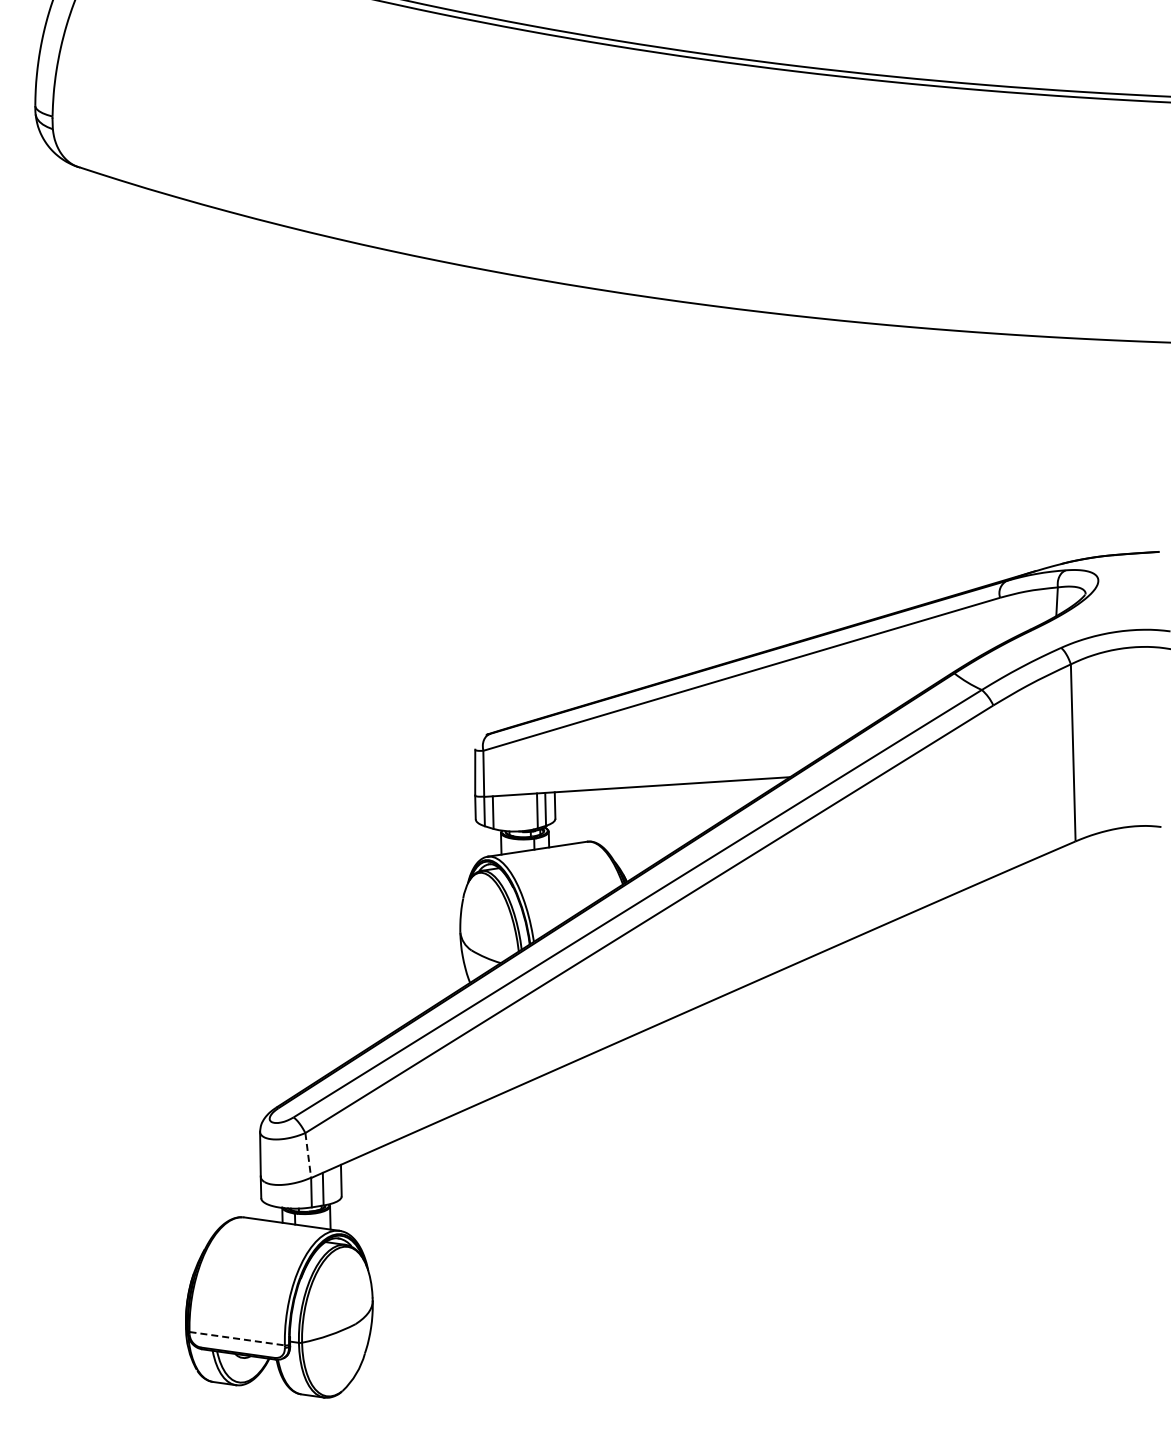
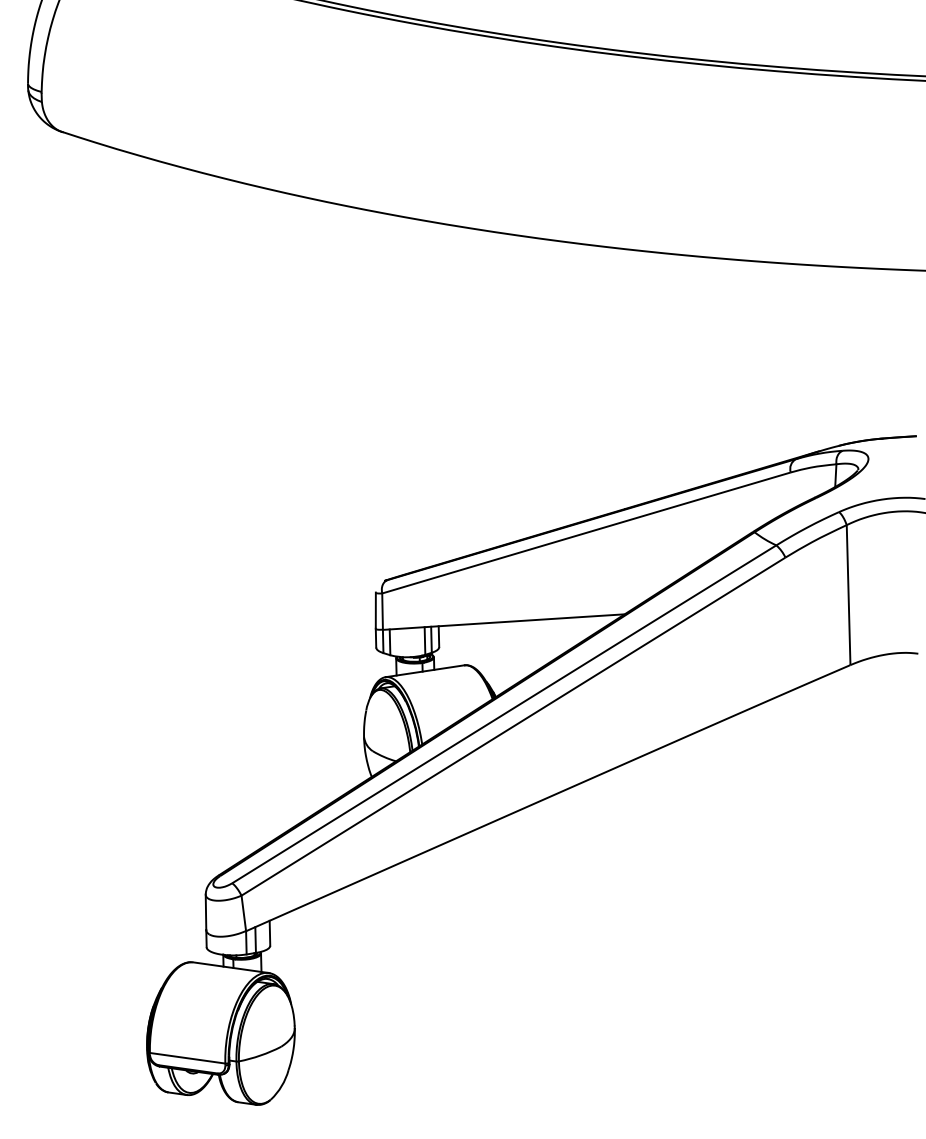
line: (308, 1155) -> (244, 913), dashed -> solid
line: (237, 1338) -> (187, 1058), dashed -> solid

